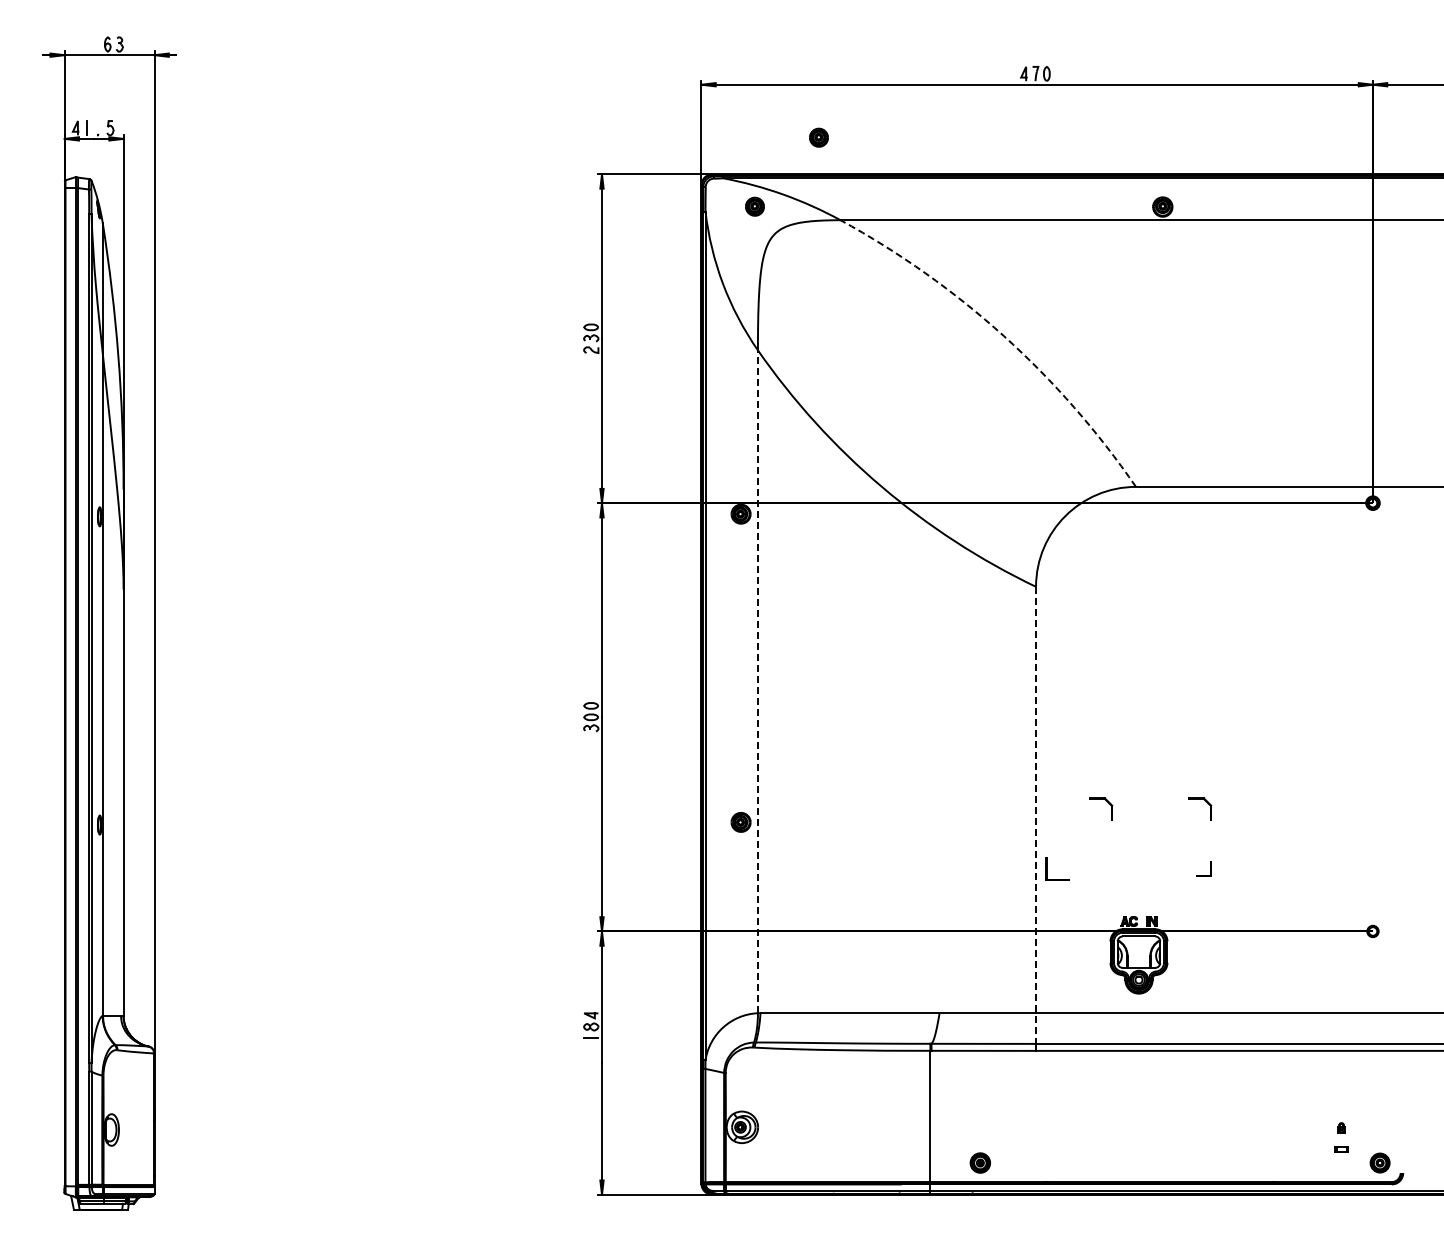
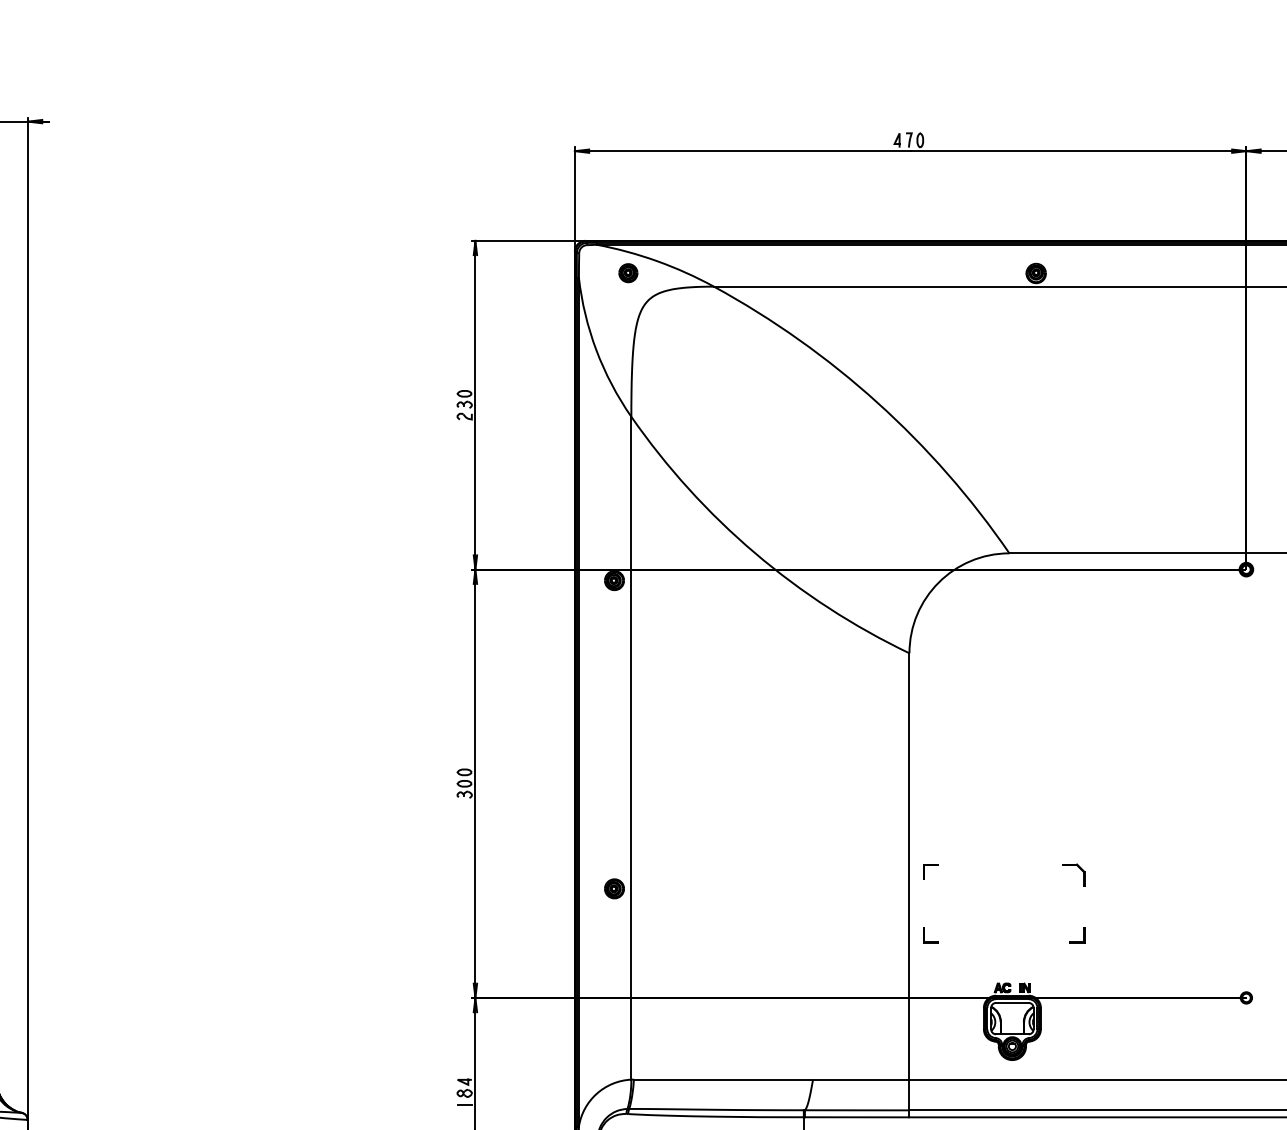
part: (818, 137) -> (691, 203), removed
arc: (1003, 336) -> (876, 402), dashed -> solid
line: (757, 681) -> (630, 747), dashed -> solid
part: (1107, 802) -> (980, 868), removed
part: (1057, 804) -> (930, 870), added
line: (1036, 815) -> (909, 881), dashed -> solid
part: (1057, 868) -> (930, 934), size x0.62

